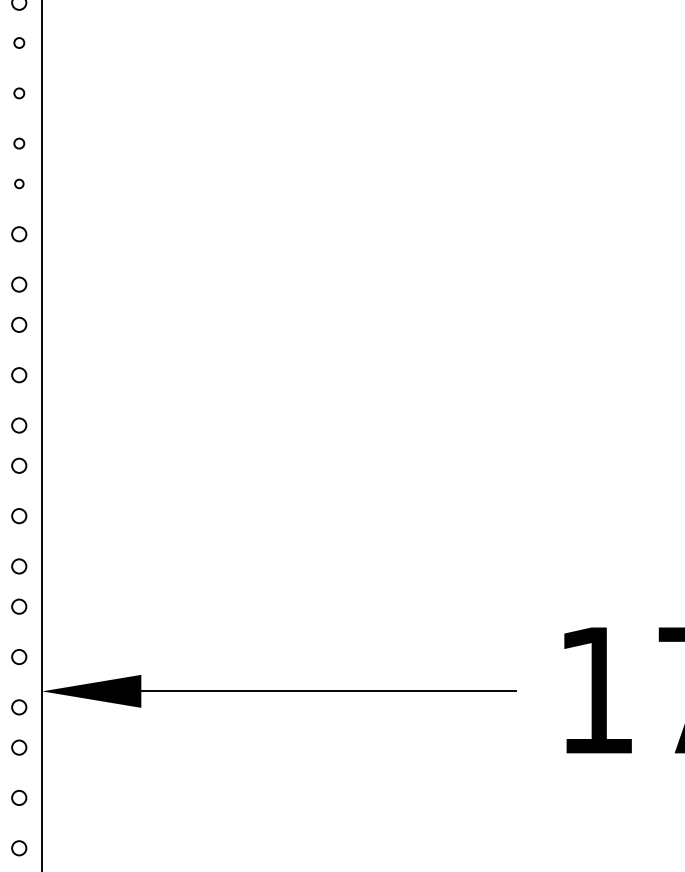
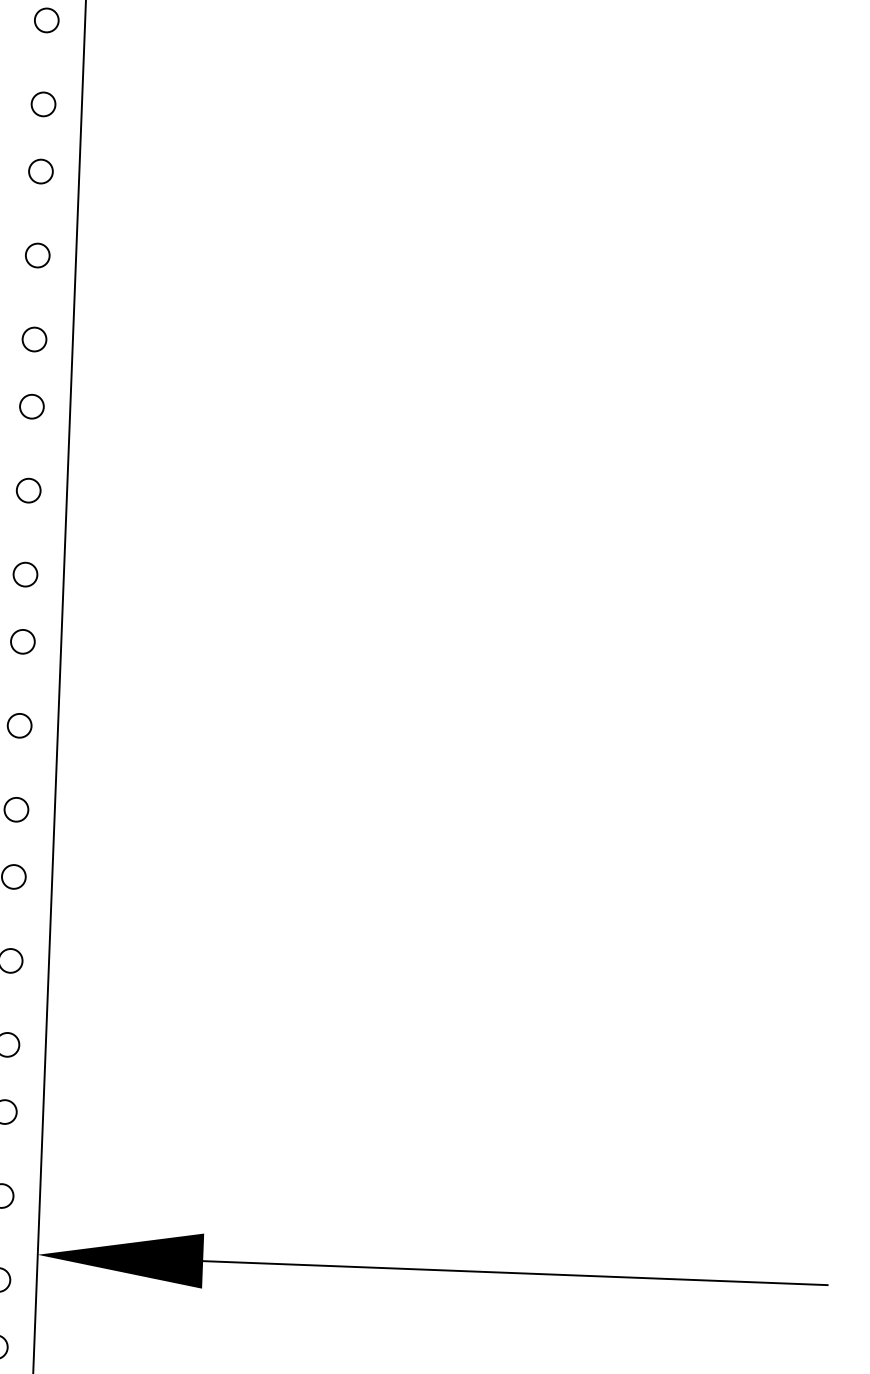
circle: (19, 42) -> (41, 170), size x1.43
circle: (19, 93) -> (38, 255), size x1.43
circle: (19, 143) -> (34, 339), size x1.43
circle: (19, 183) -> (32, 405), size x1.67

